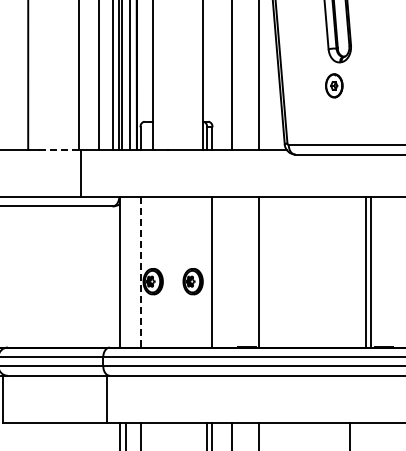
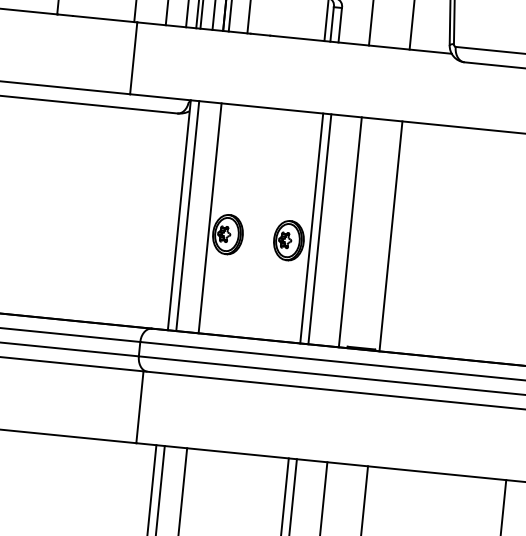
line: (60, 149) -> (106, 18), dashed -> solid
line: (125, 271) -> (187, 214), added
line: (207, 271) -> (312, 227), added
line: (232, 271) -> (350, 231), added
line: (140, 272) -> (209, 218), dashed -> solid

